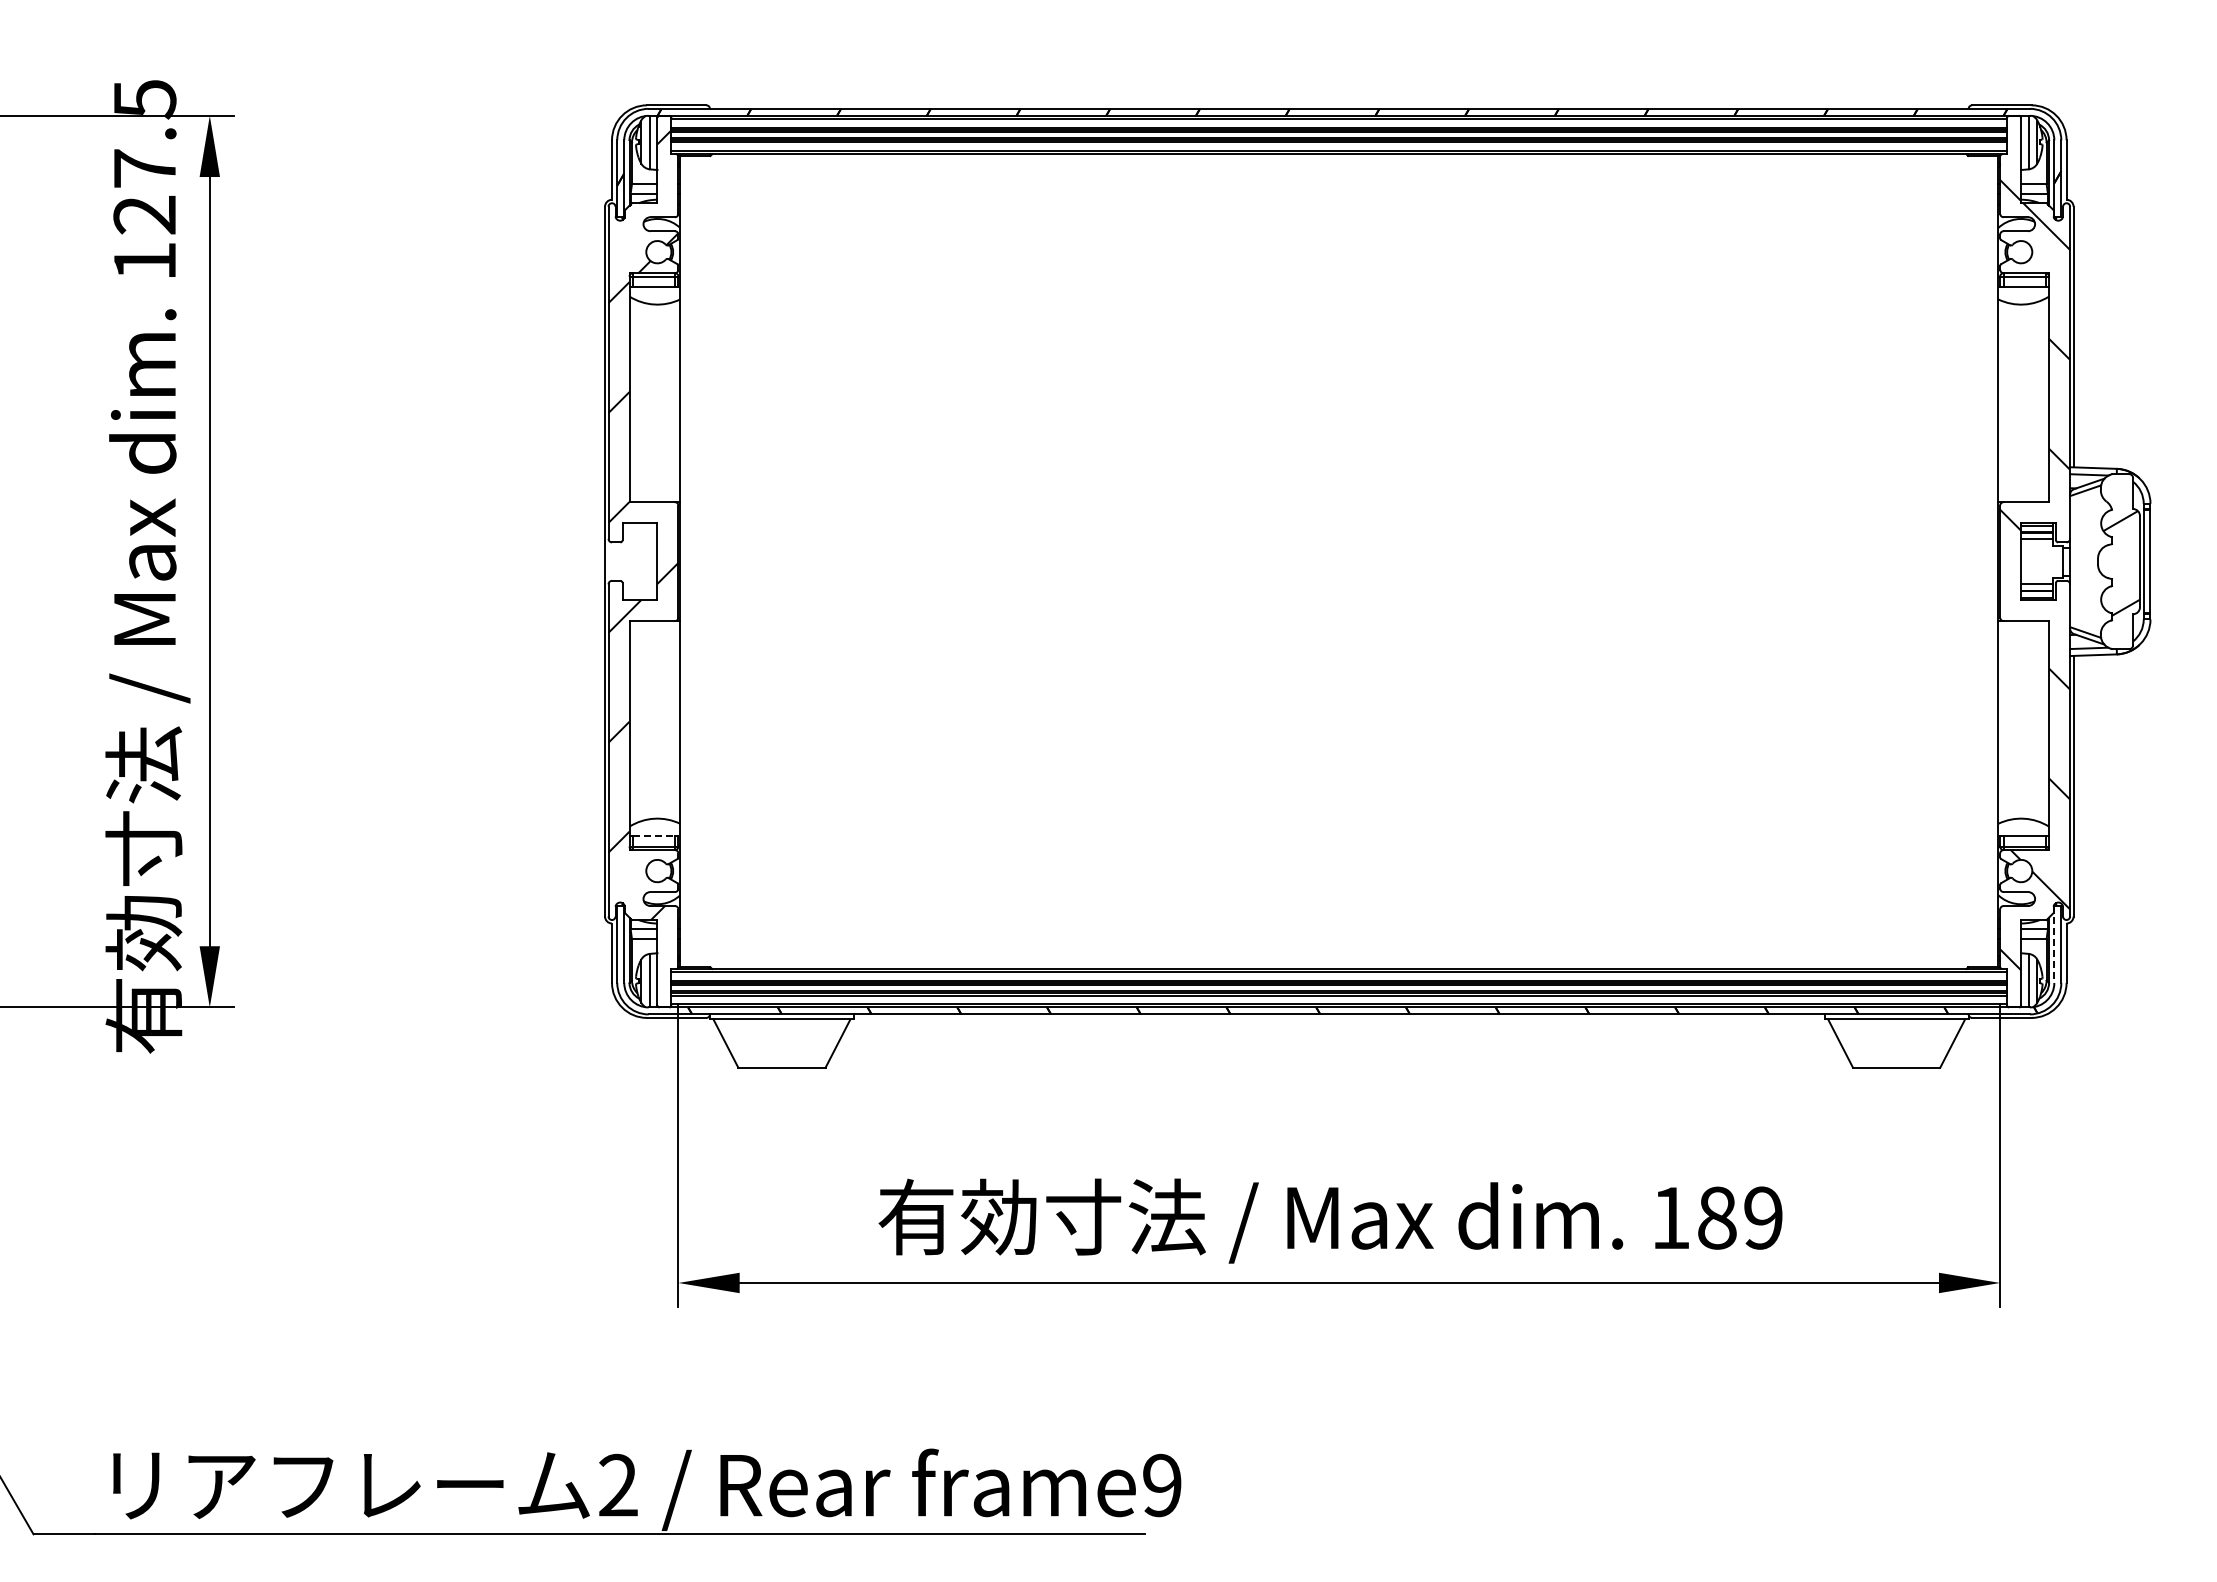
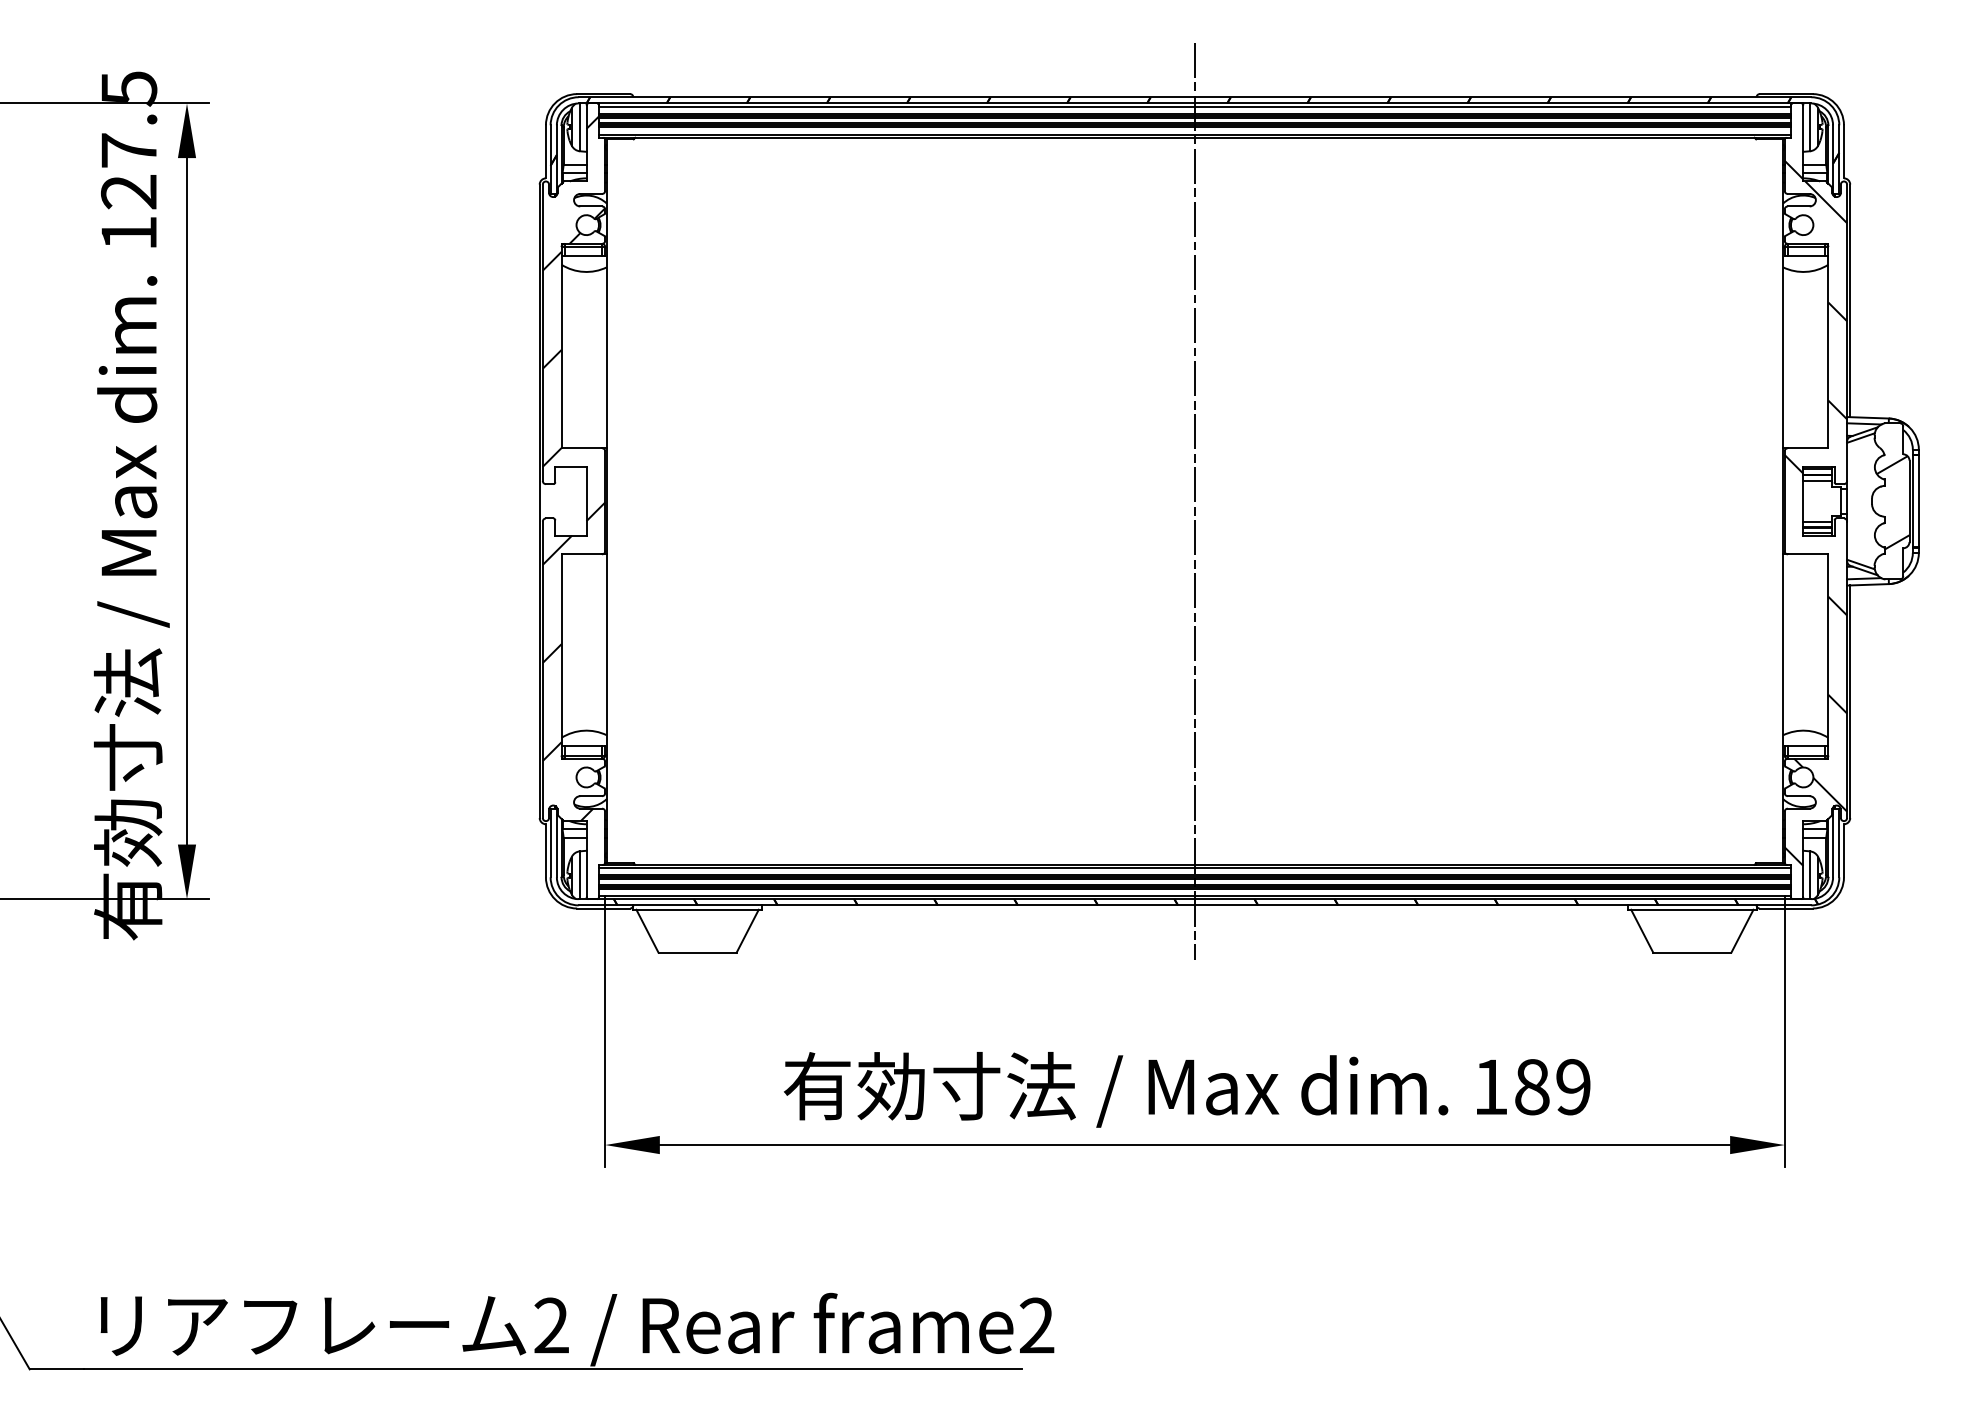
line: (1339, 561) -> (1195, 501), added
line: (653, 836) -> (582, 746), dashed -> solid
line: (2054, 945) -> (1833, 843), dashed -> solid
text: (1162, 1485) -> (1037, 1325), frame9 -> frame2

